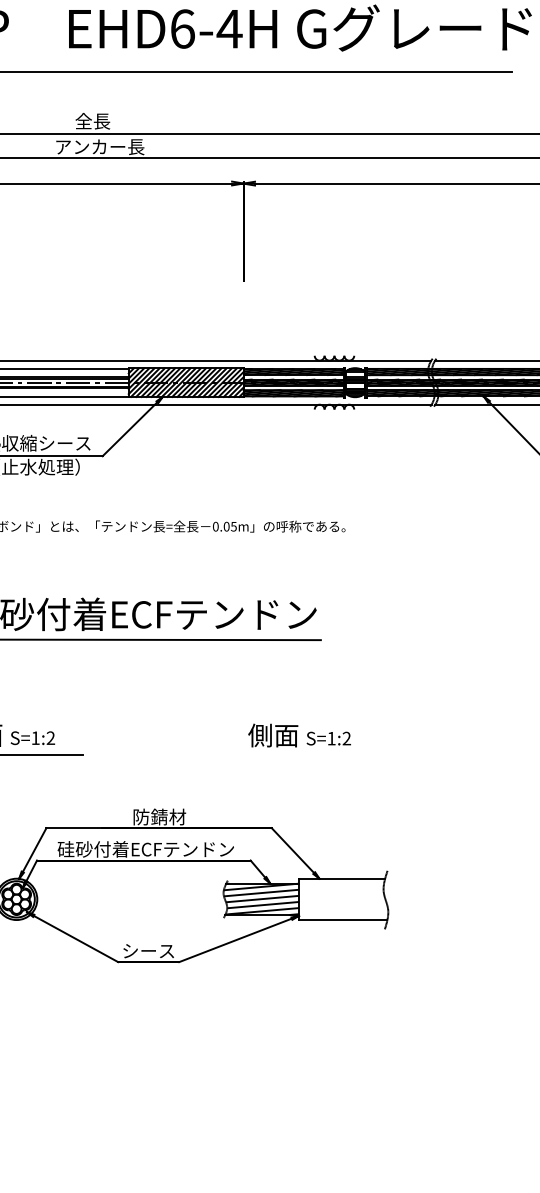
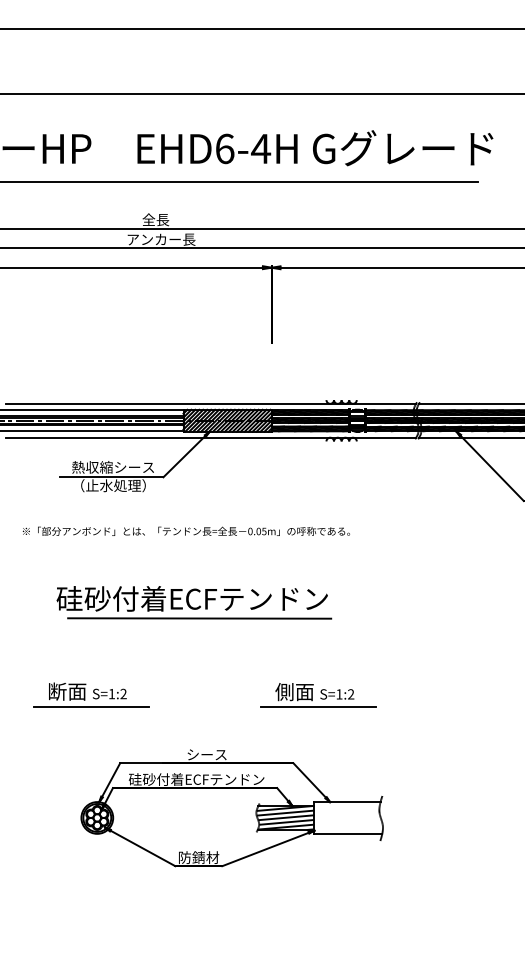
line: (304, 755) -> (318, 707), added
text: (159, 816) -> (207, 754), 防錆材 -> シース
text: (149, 950) -> (199, 857), シース -> 防錆材

